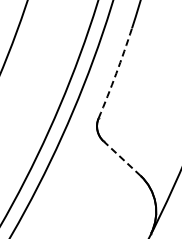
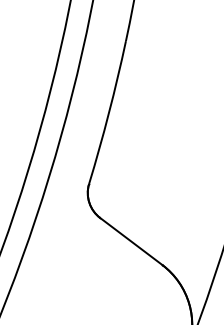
arc: (116, 73) -> (109, 112), dashed -> solid
line: (121, 158) -> (130, 241), dashed -> solid

